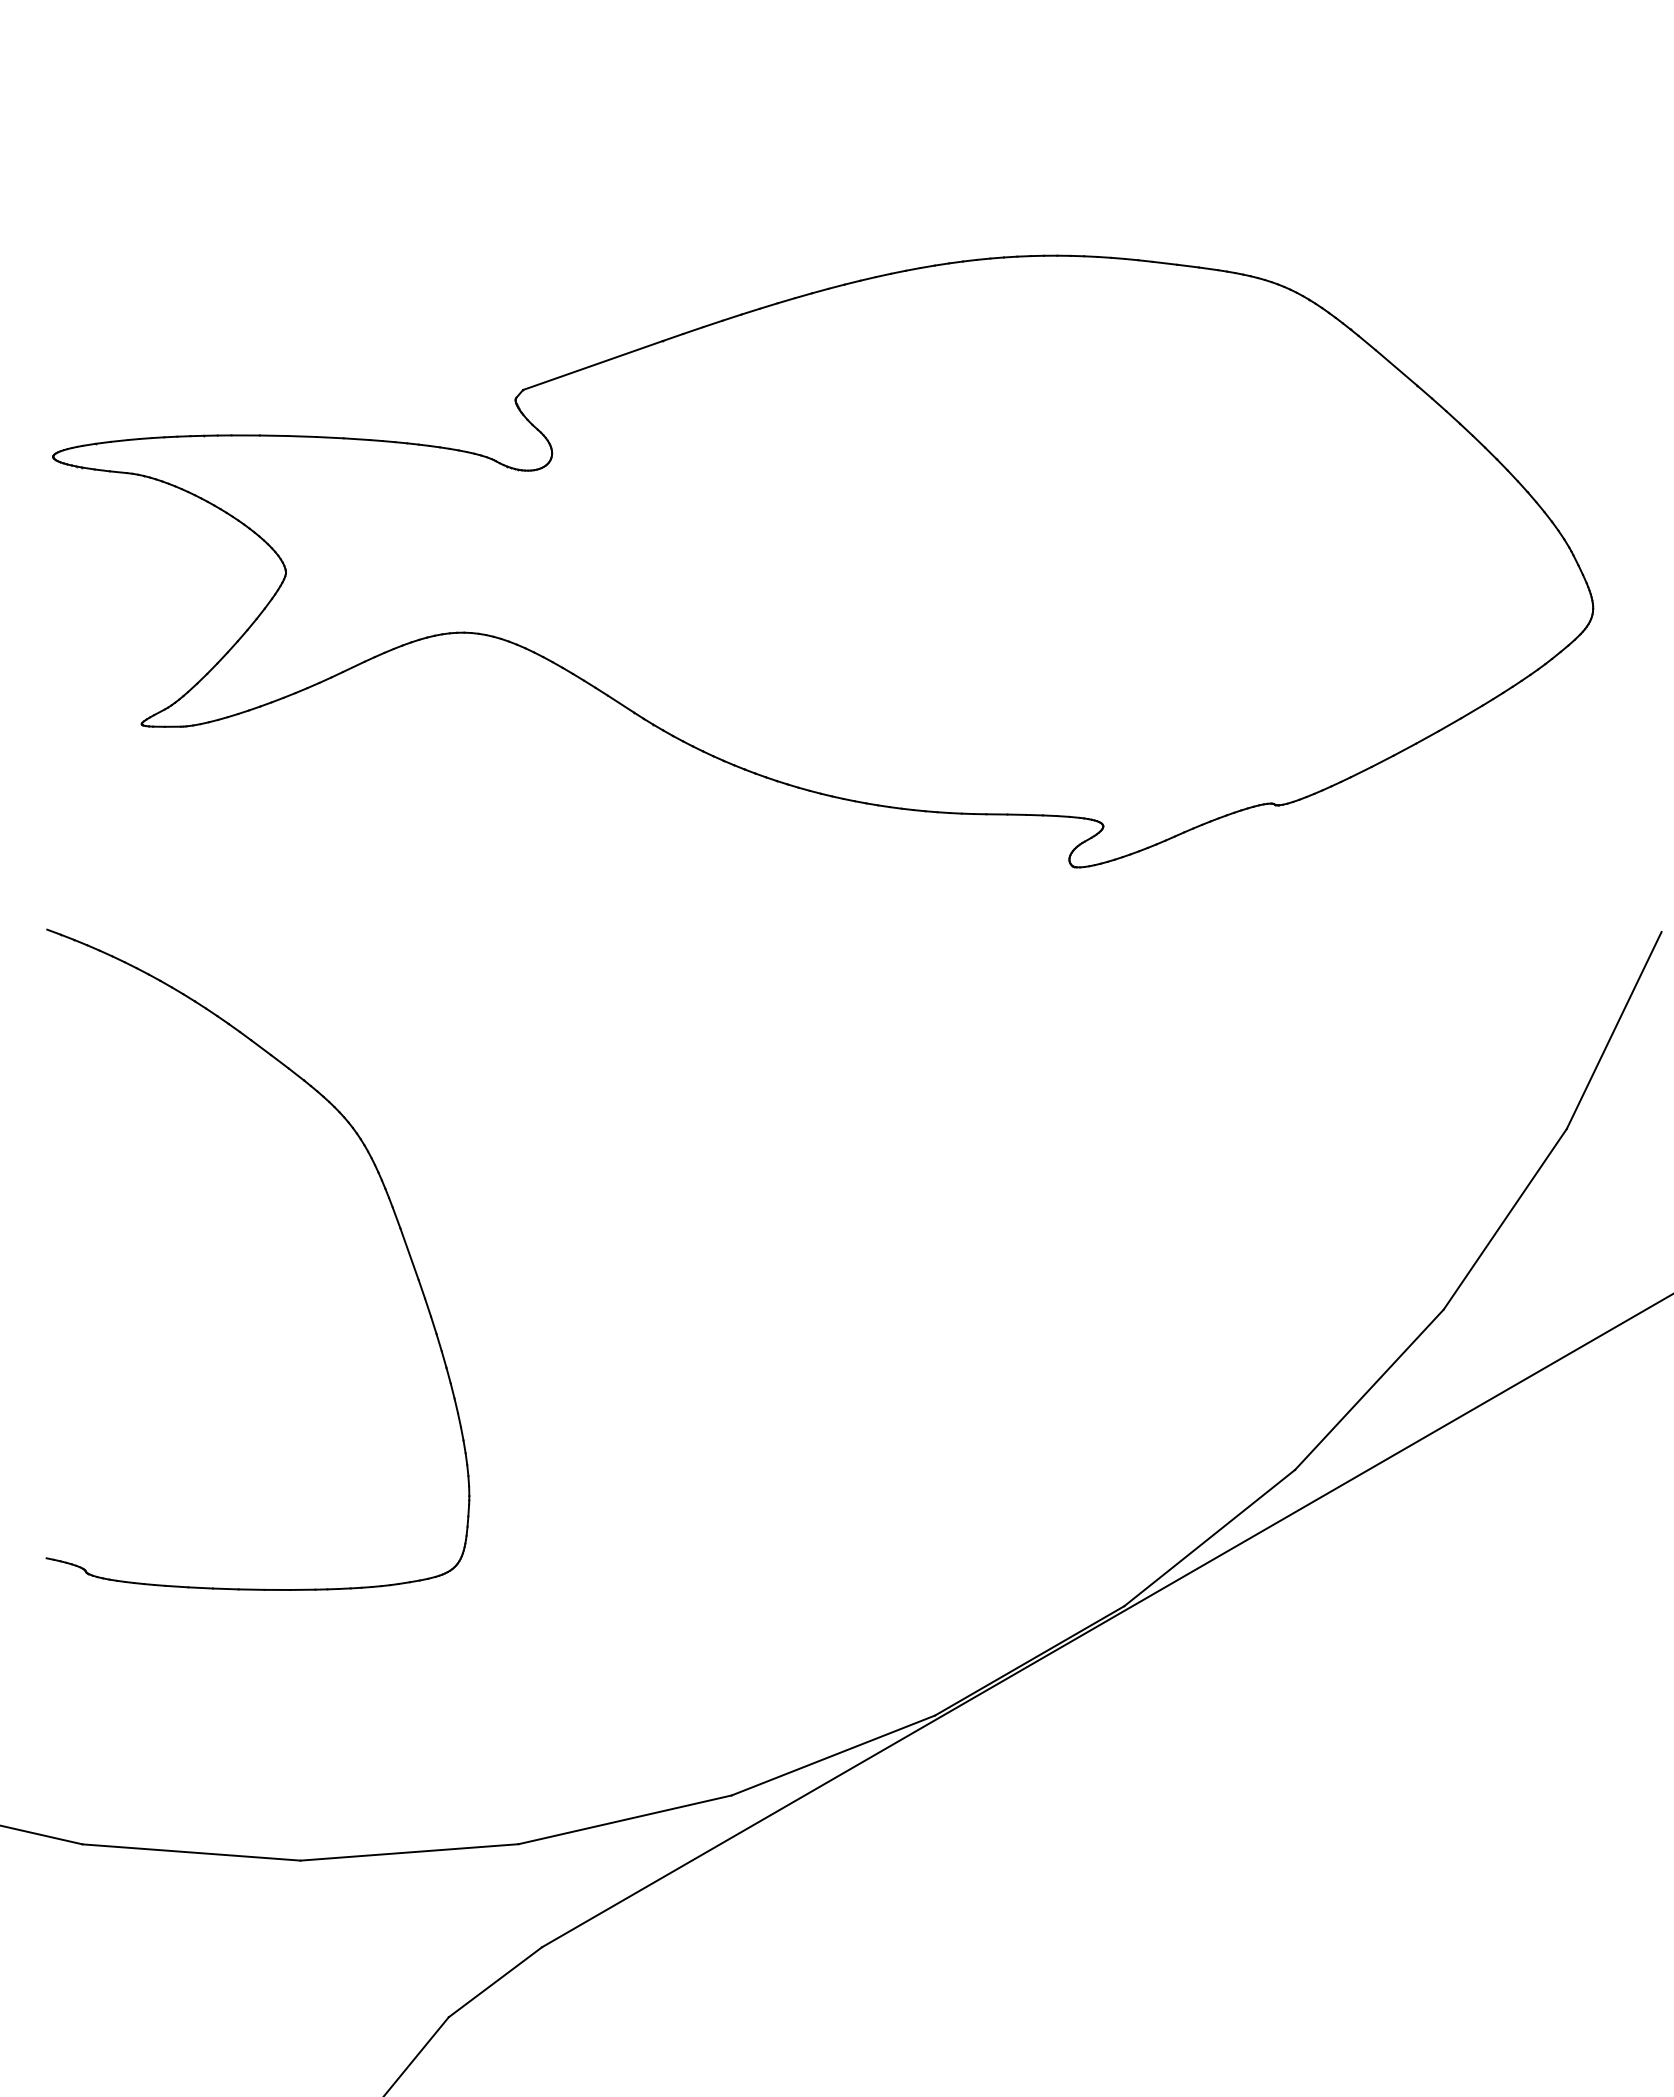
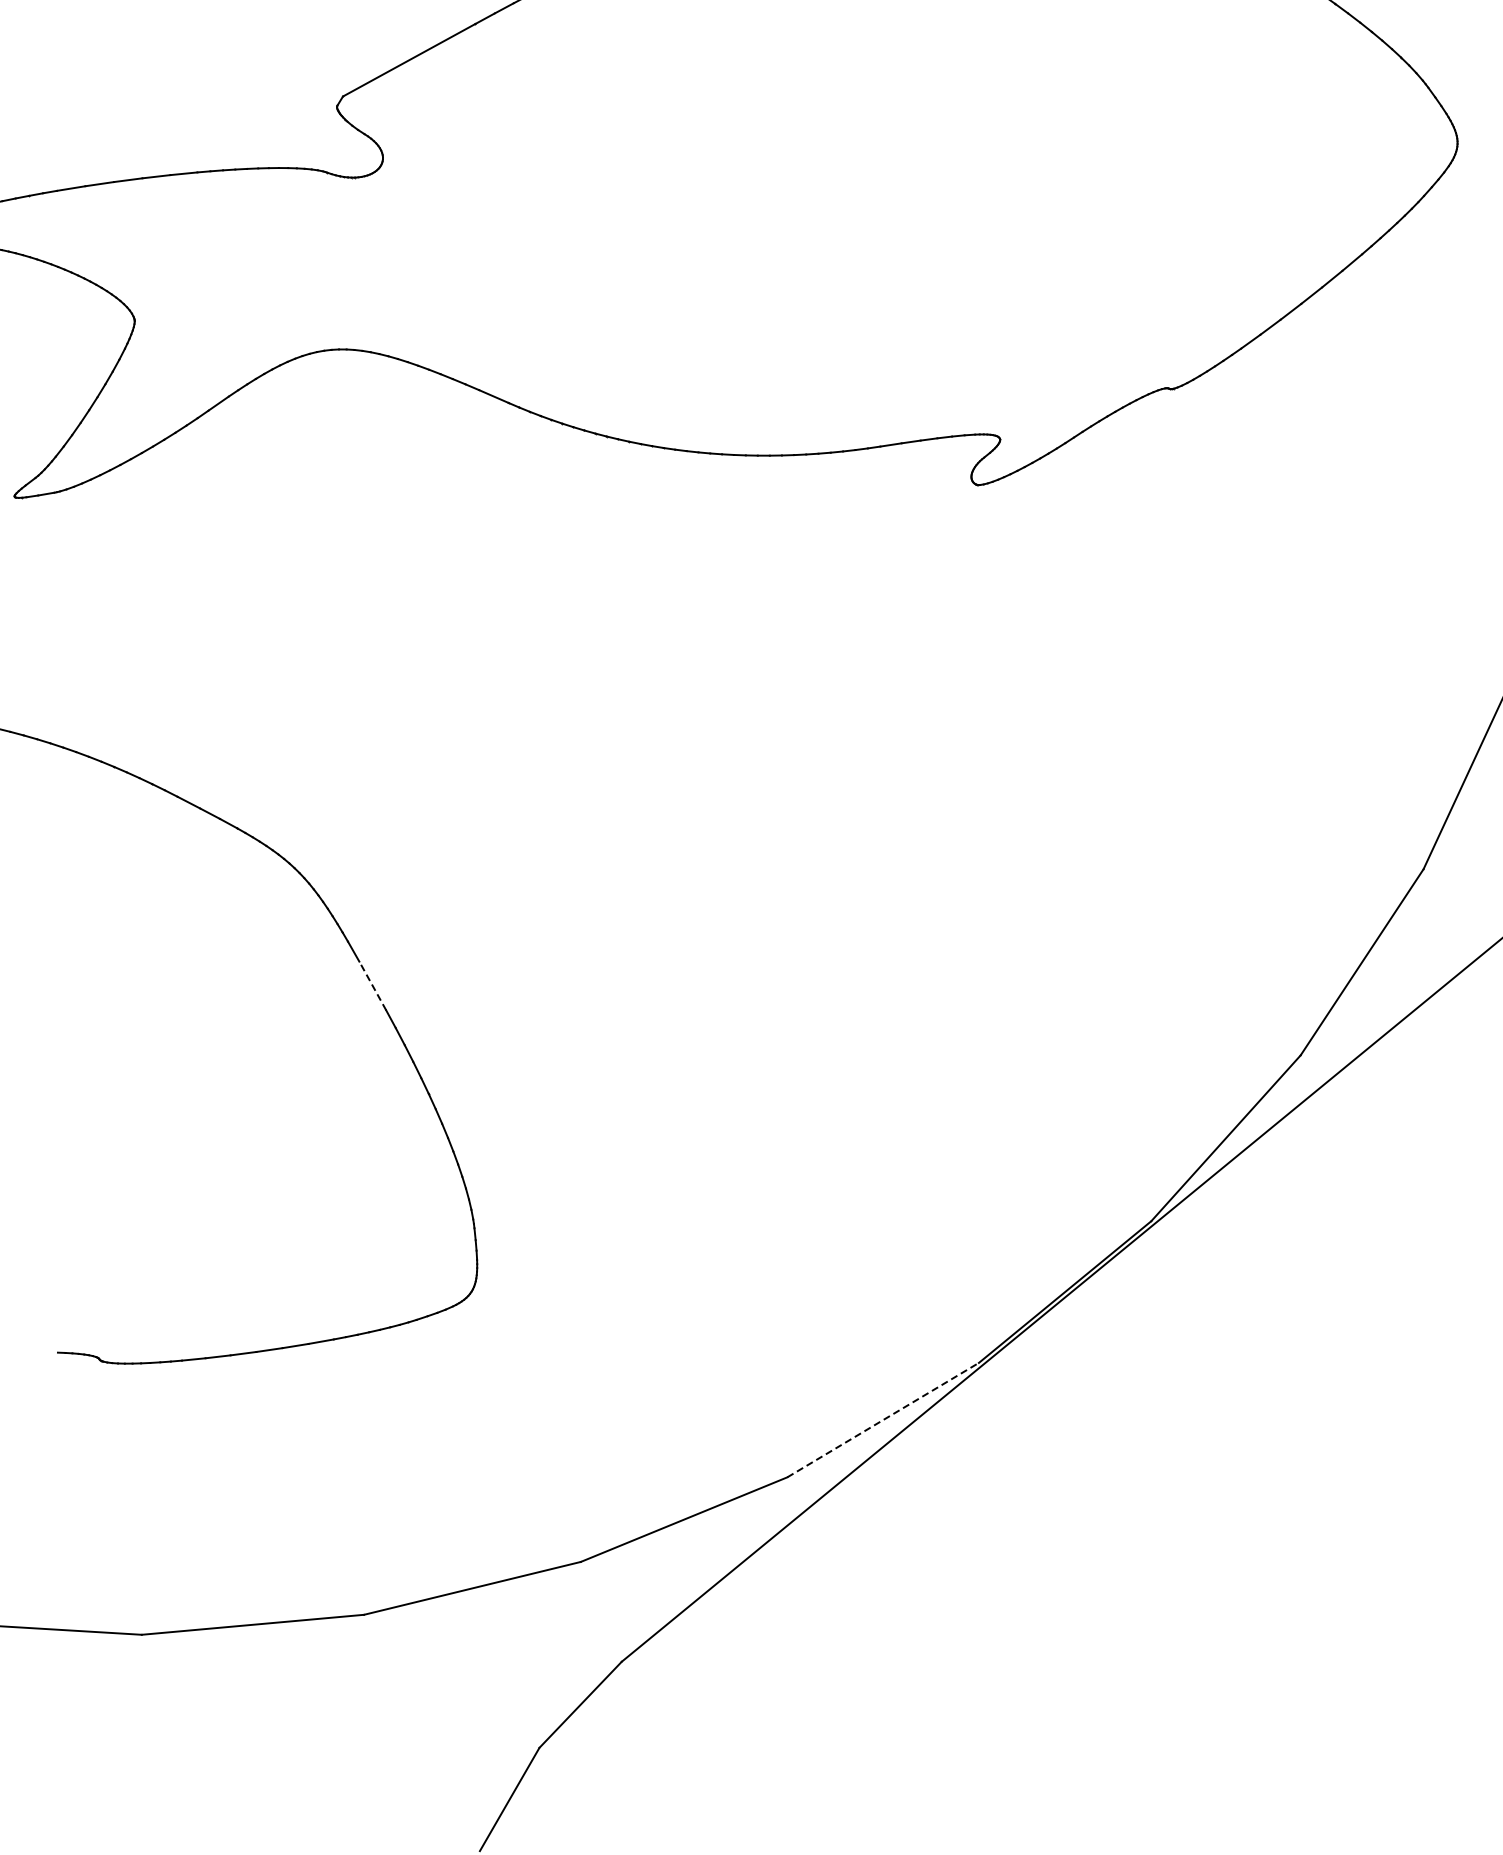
line: (409, 1253) -> (372, 985), solid -> dashed
line: (833, 1755) -> (883, 1420), solid -> dashed

